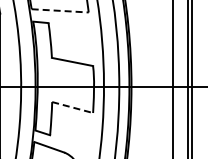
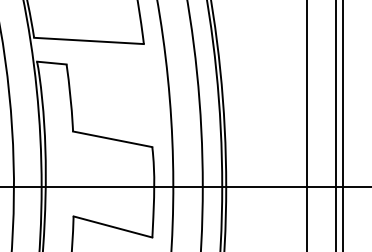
line: (60, 10) -> (89, 40), dashed -> solid
line: (73, 107) -> (114, 226), dashed -> solid

